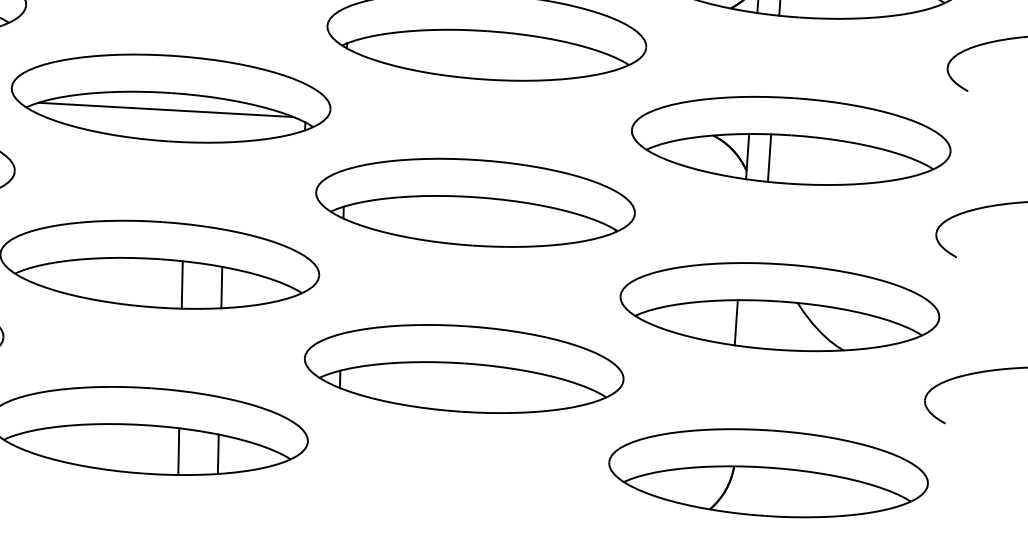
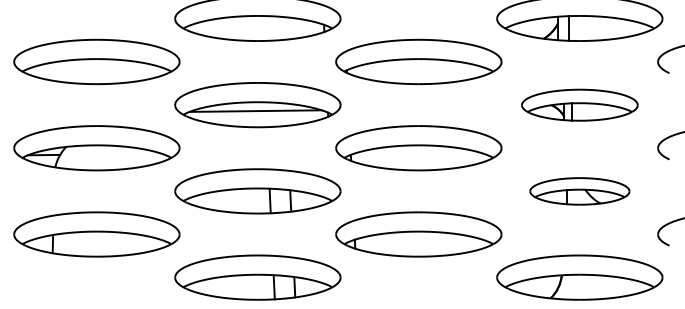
part: (790, 141) -> (579, 105), size x0.7
part: (779, 307) -> (579, 191), size x0.6

